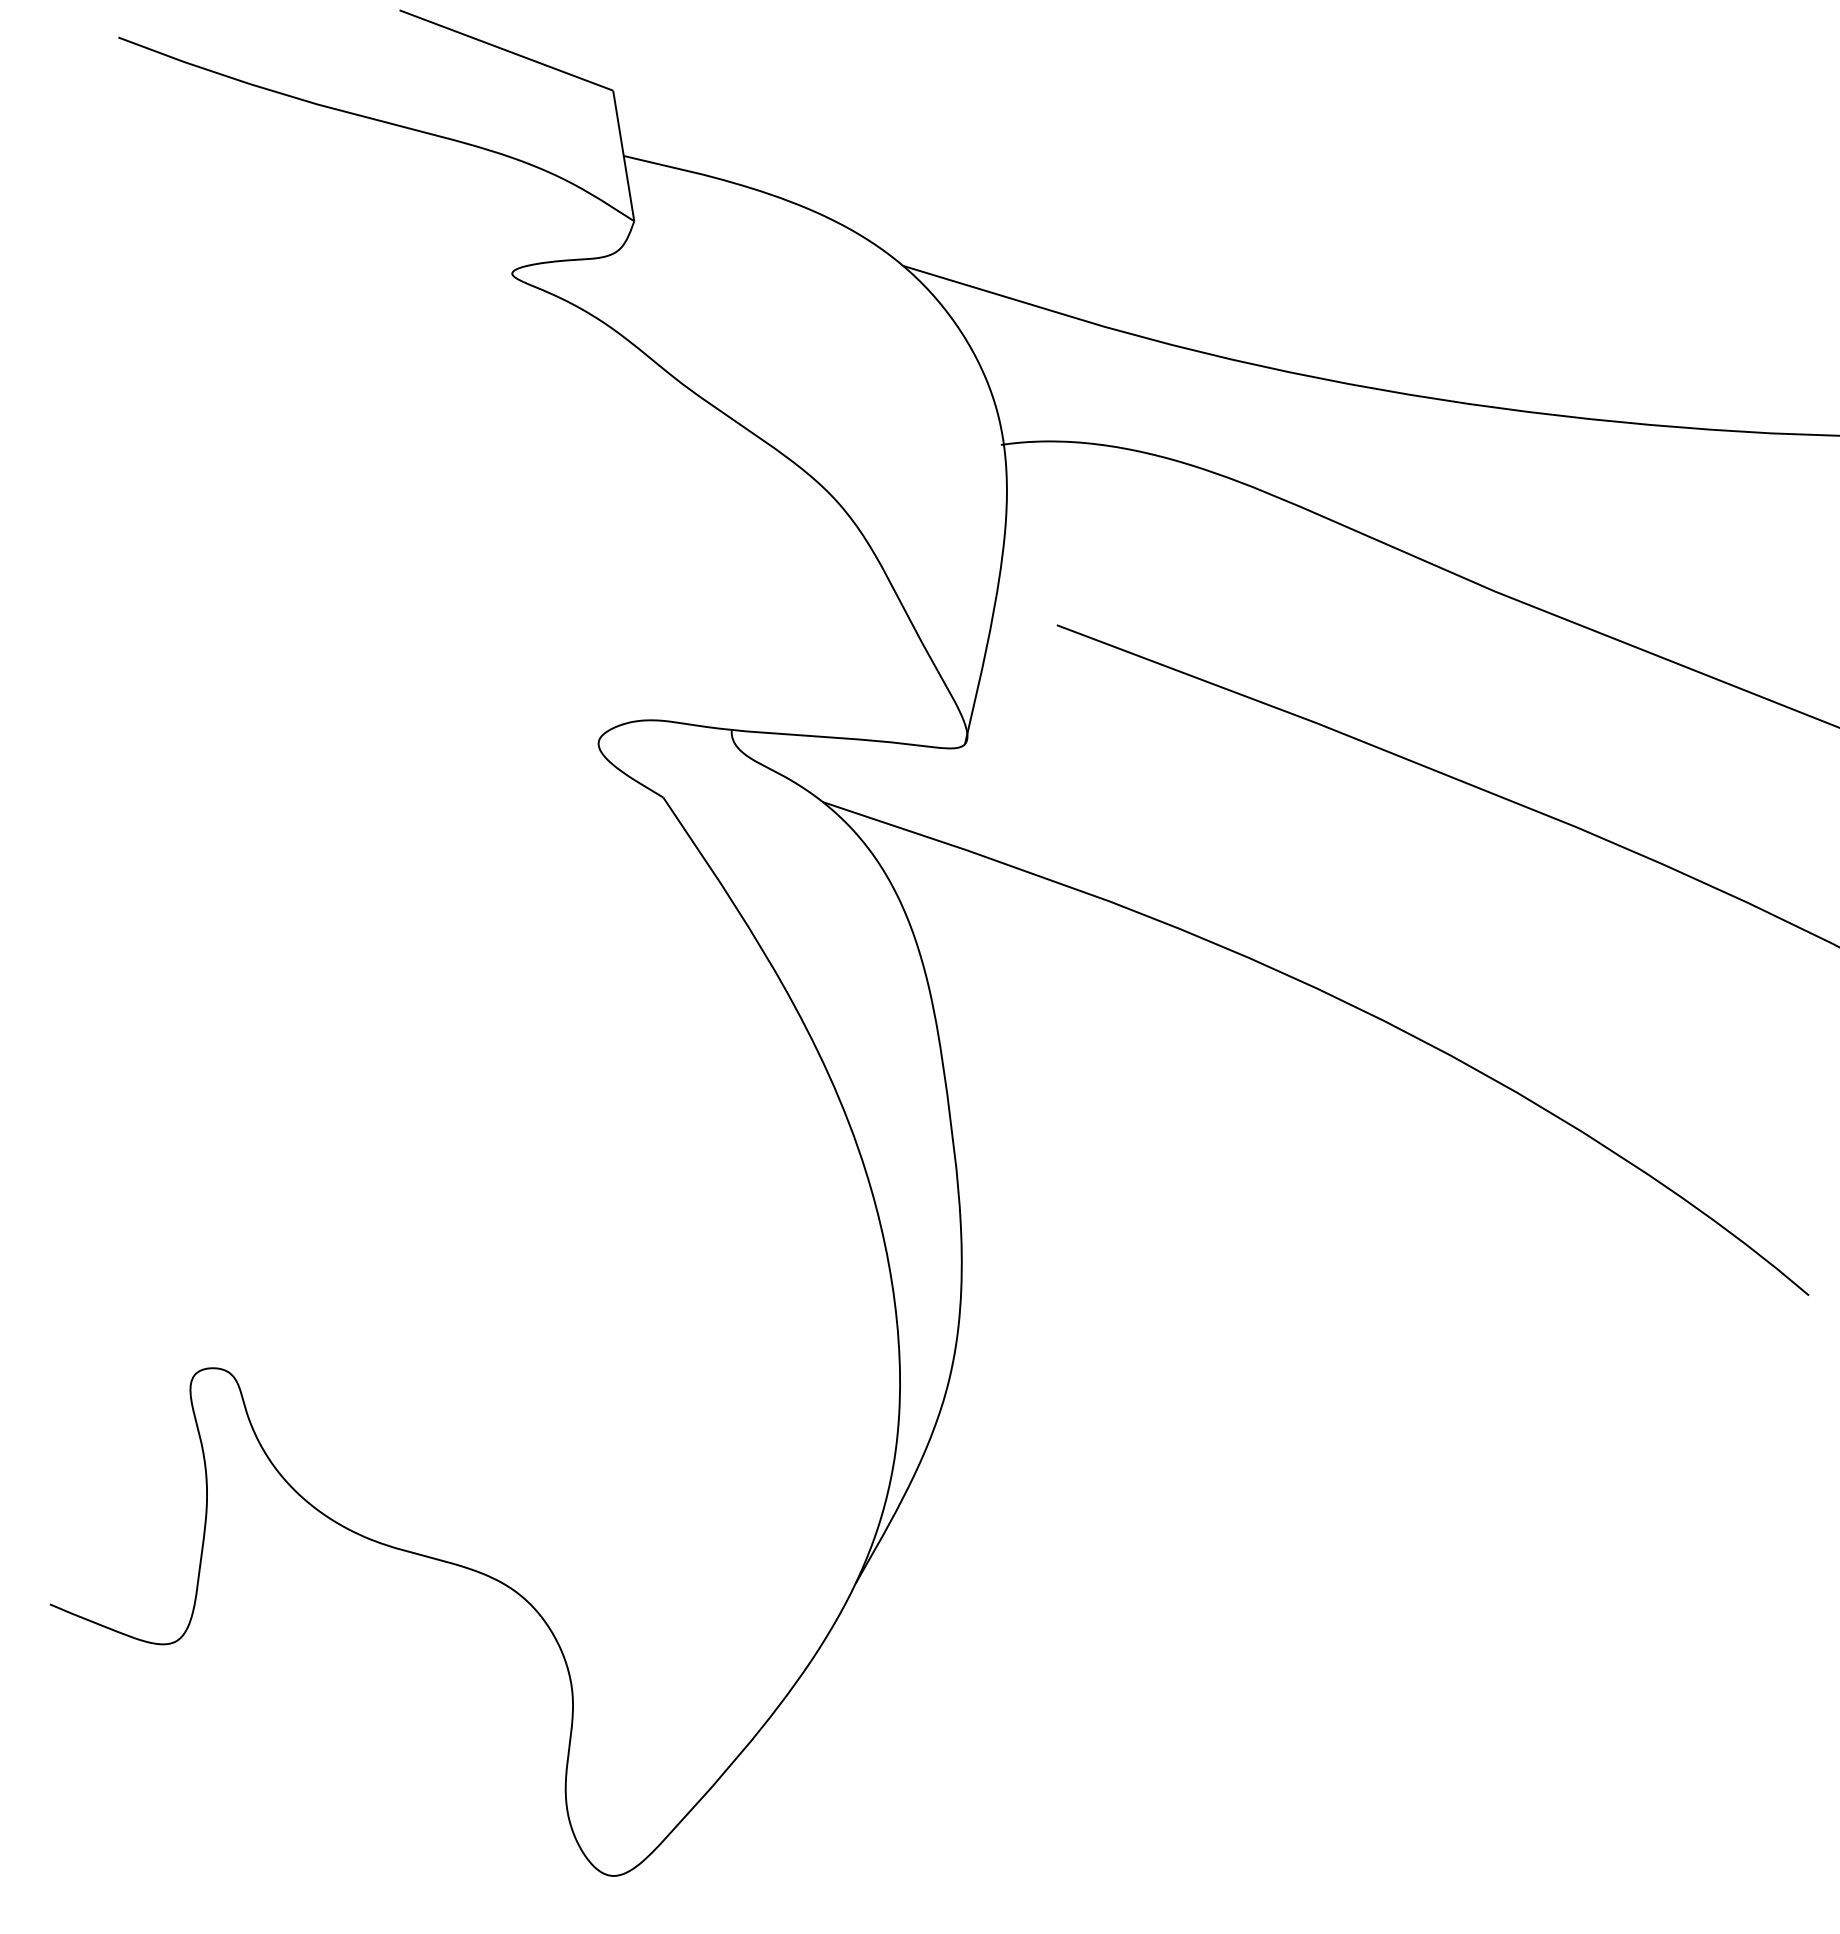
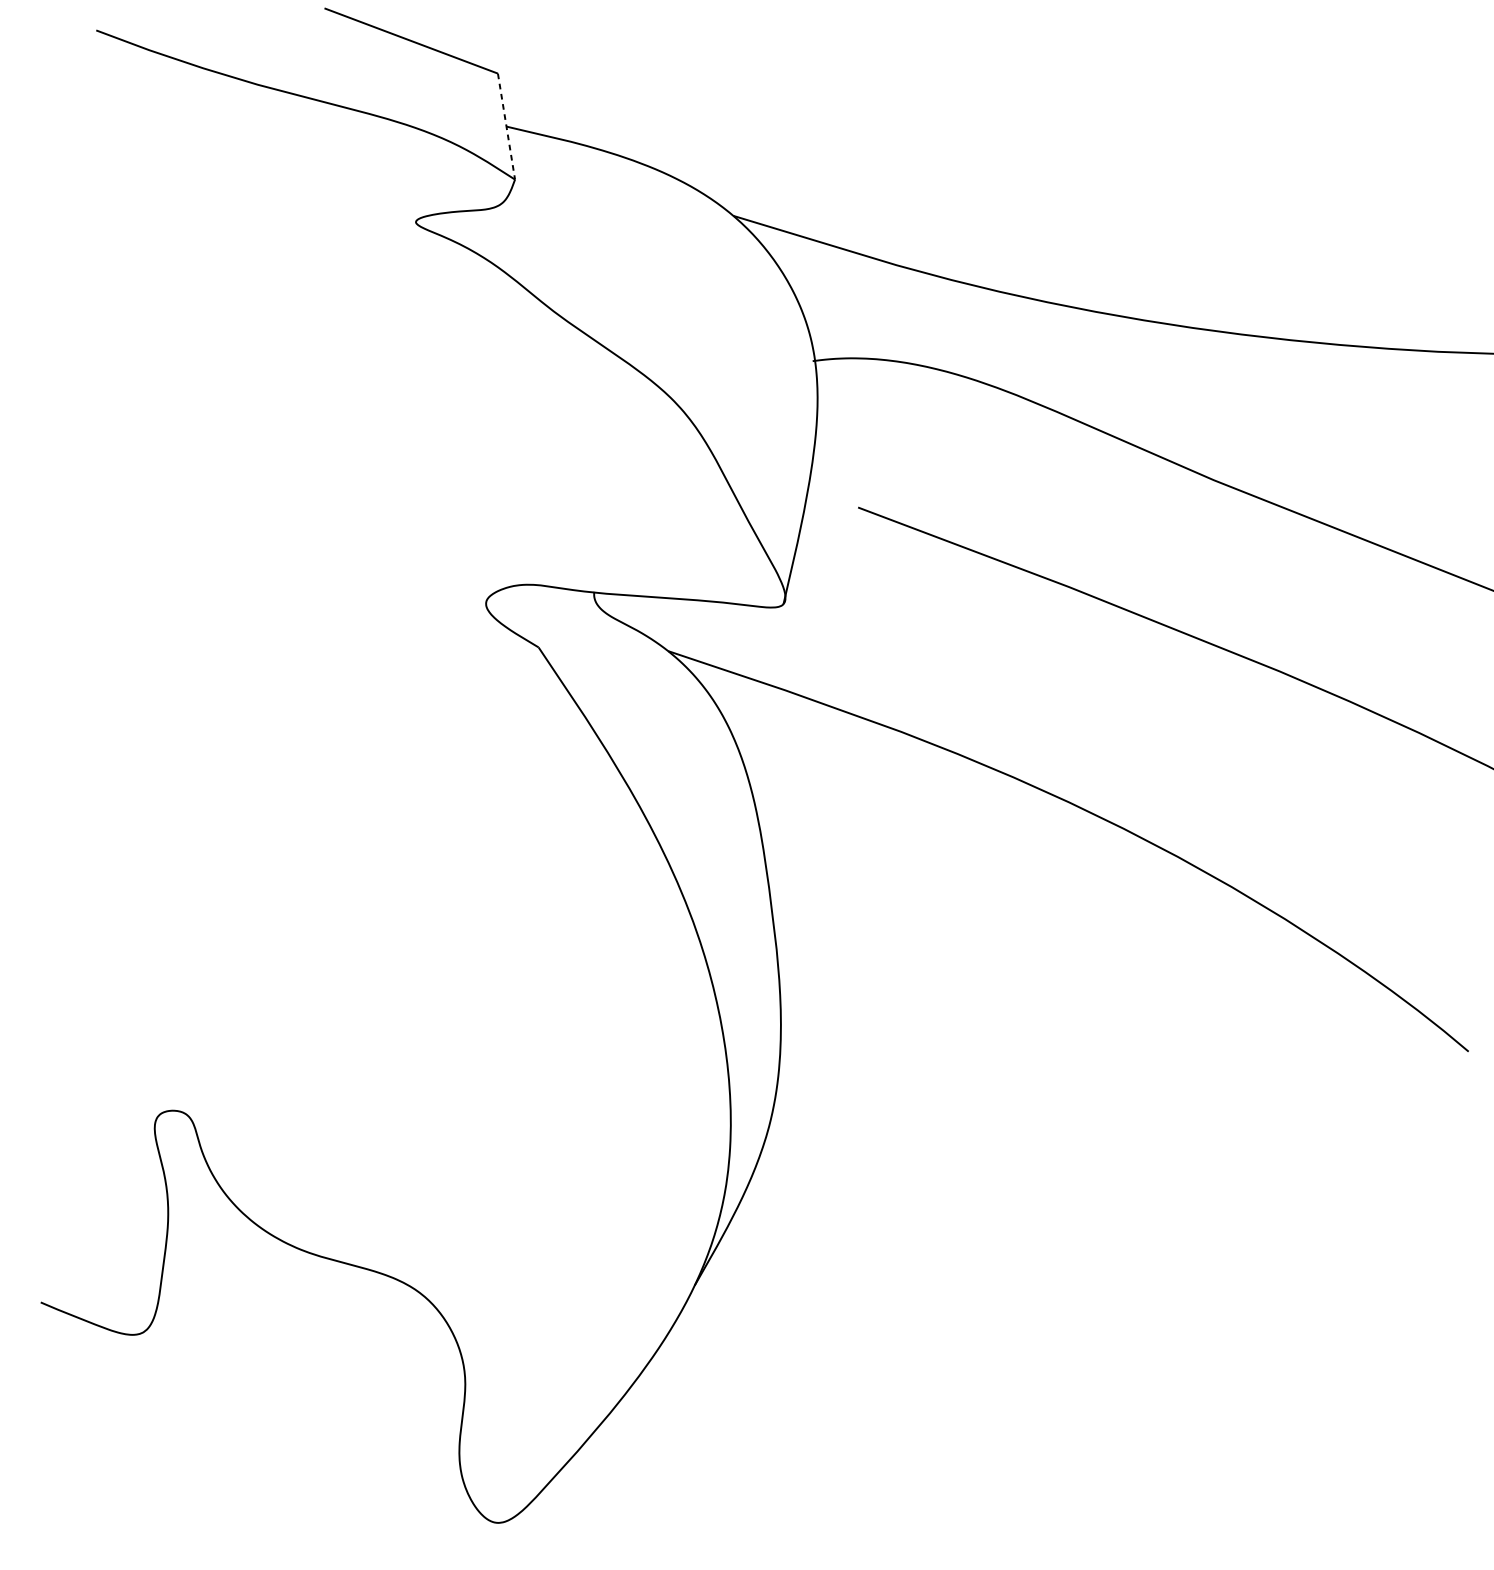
line: (623, 156) -> (506, 127), solid -> dashed

